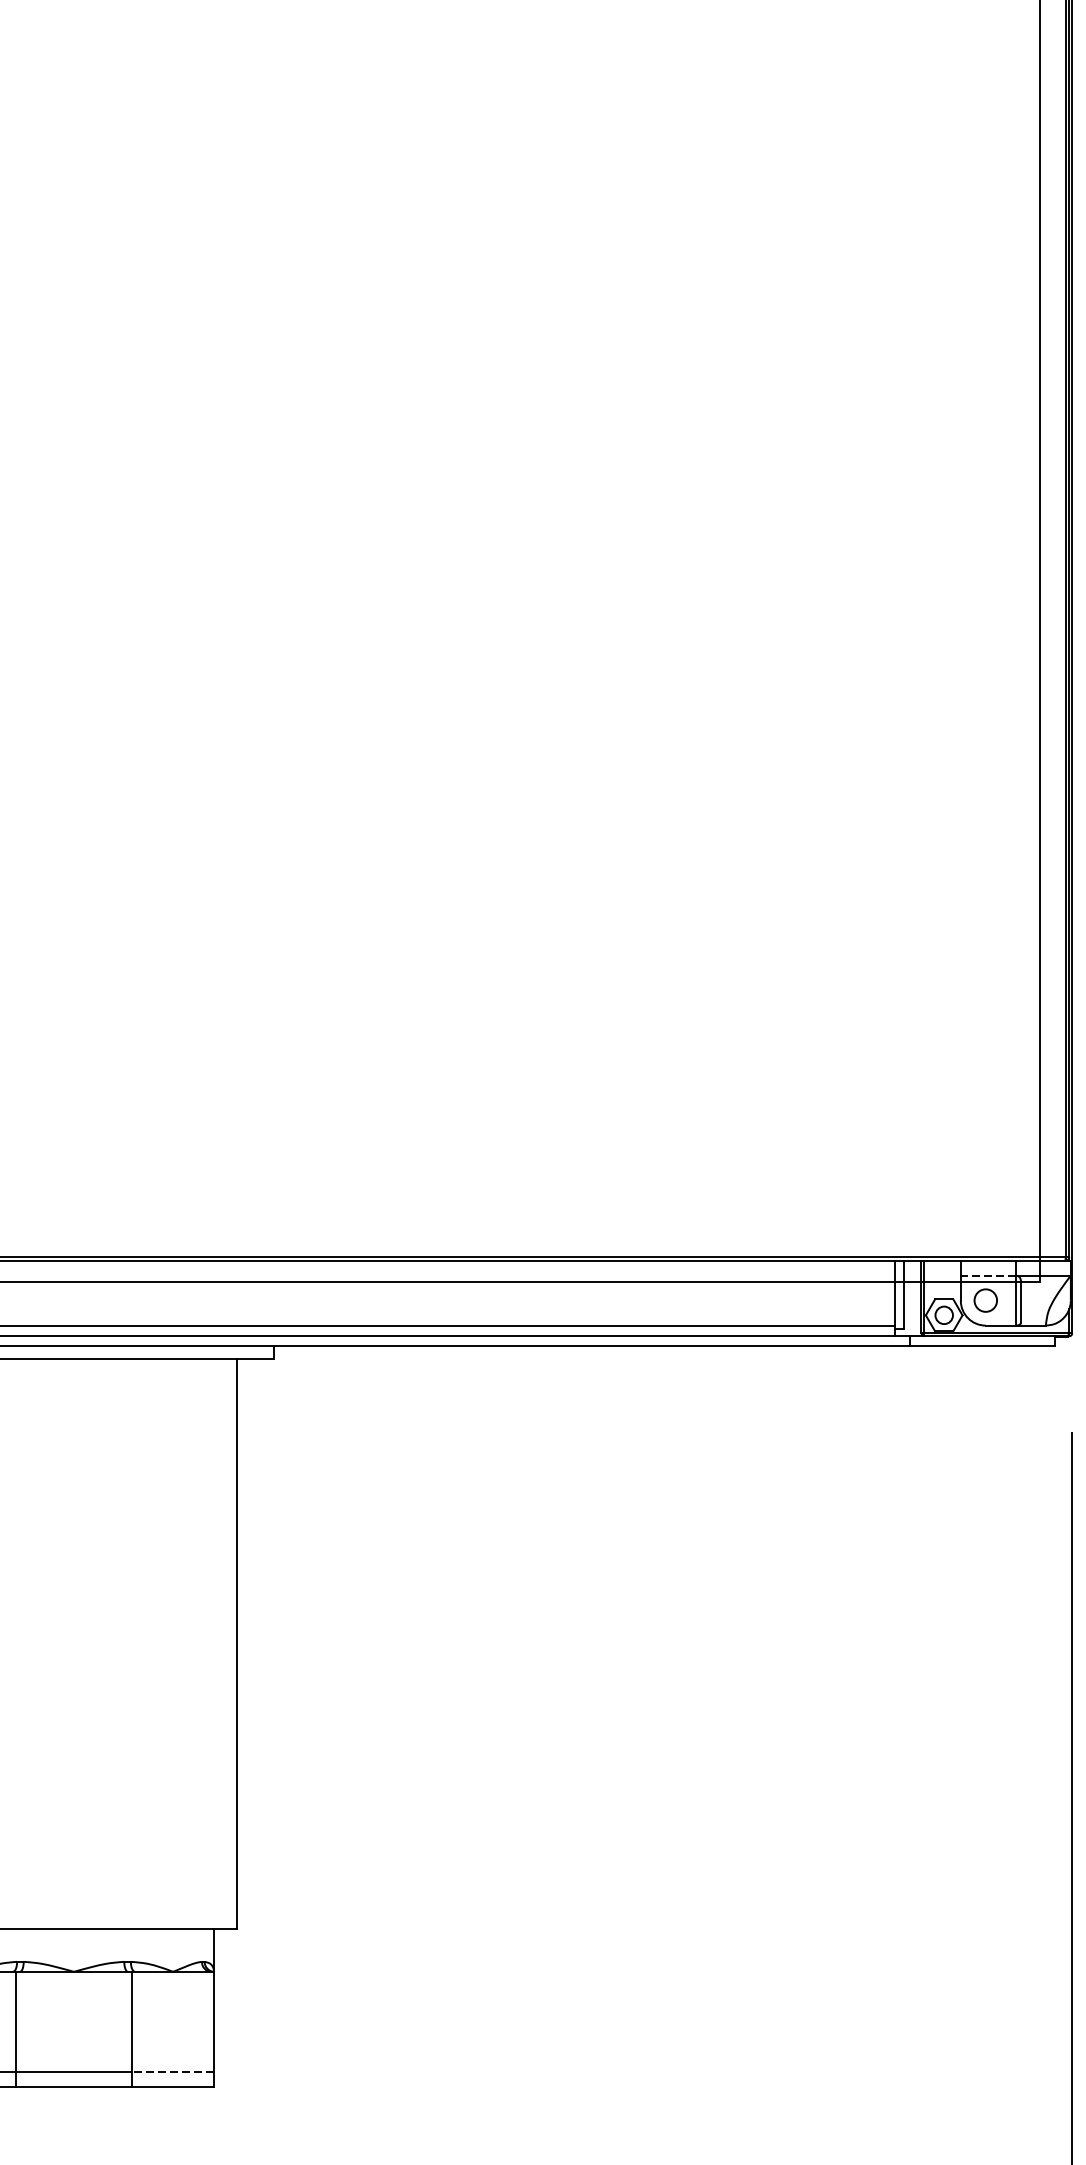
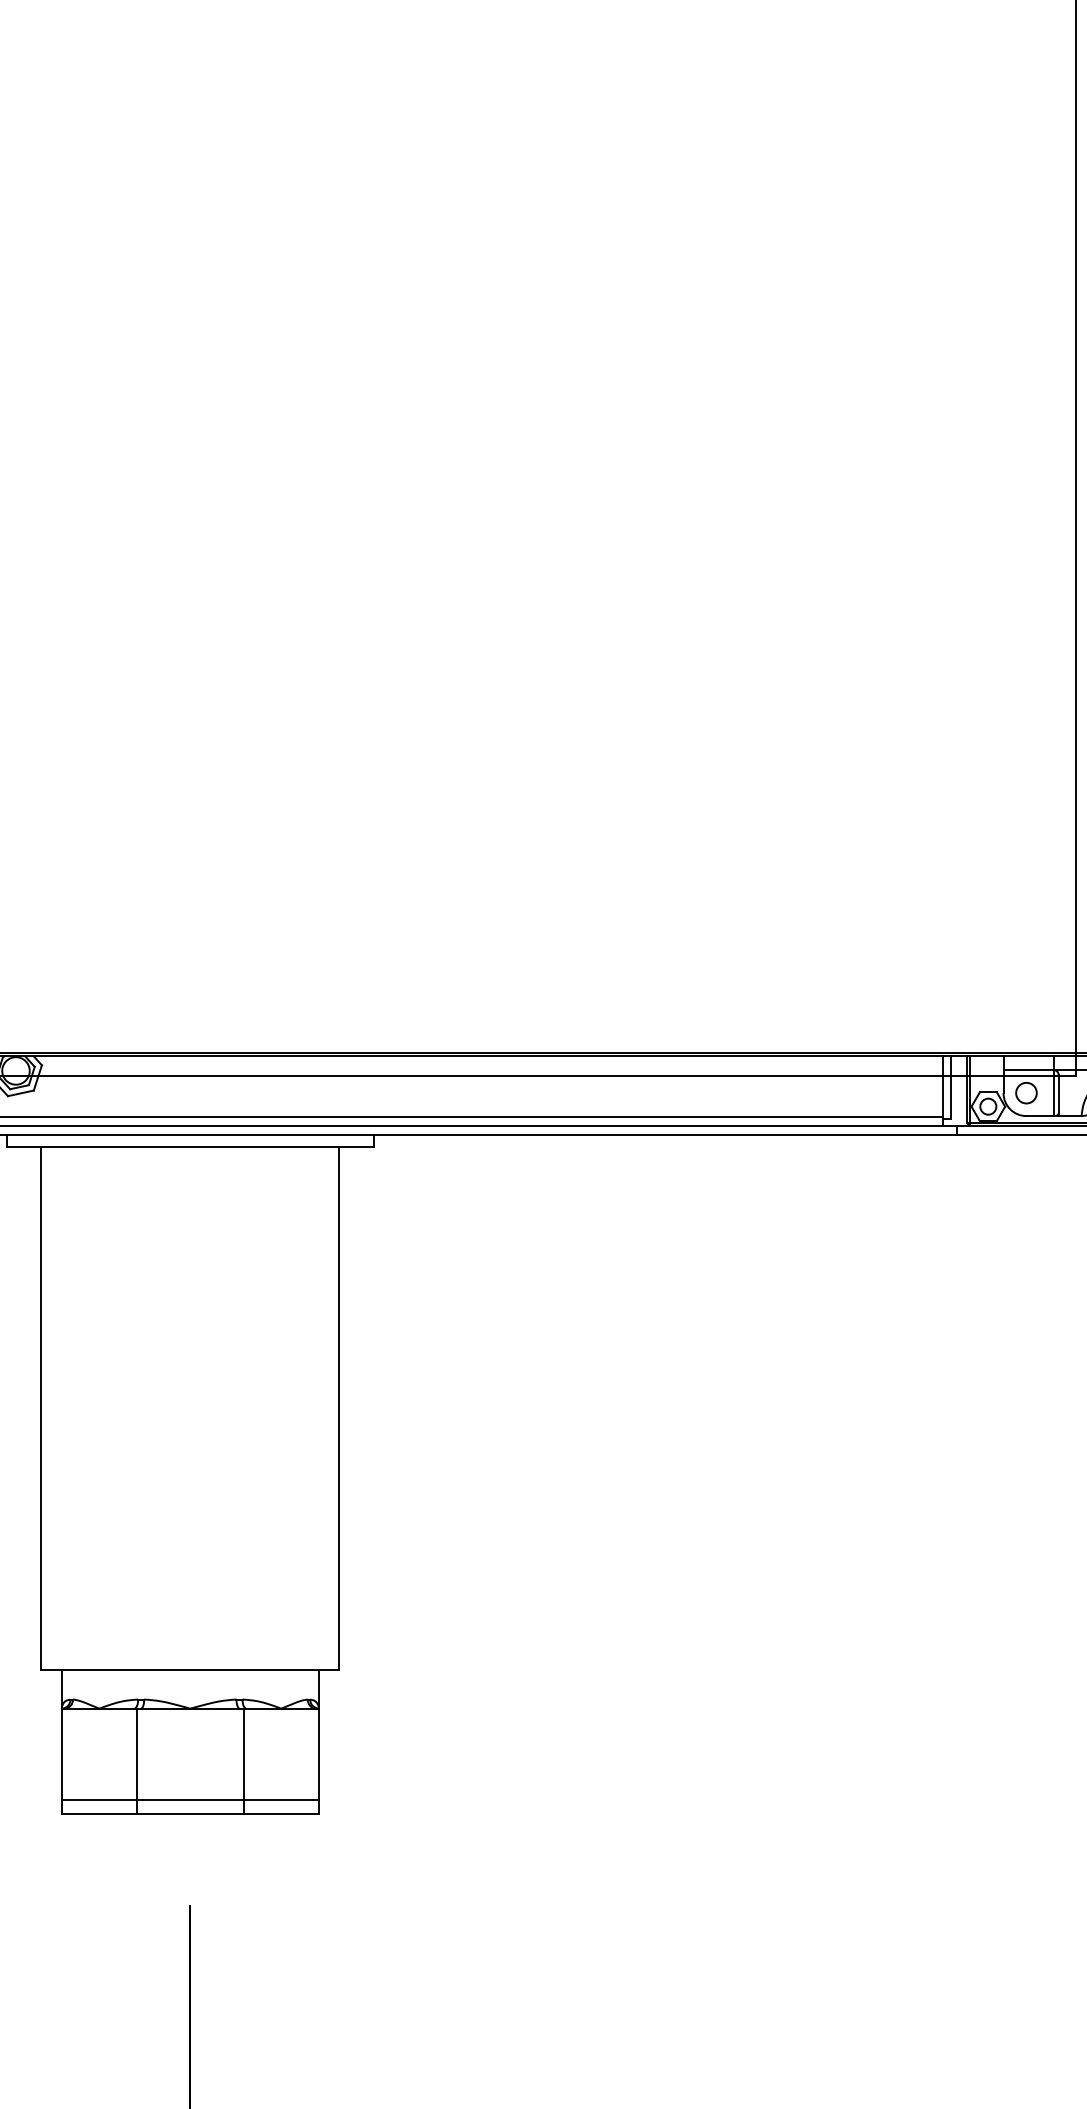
line: (988, 1275) -> (1028, 1070), dashed -> solid
line: (173, 2071) -> (281, 1800), dashed -> solid

